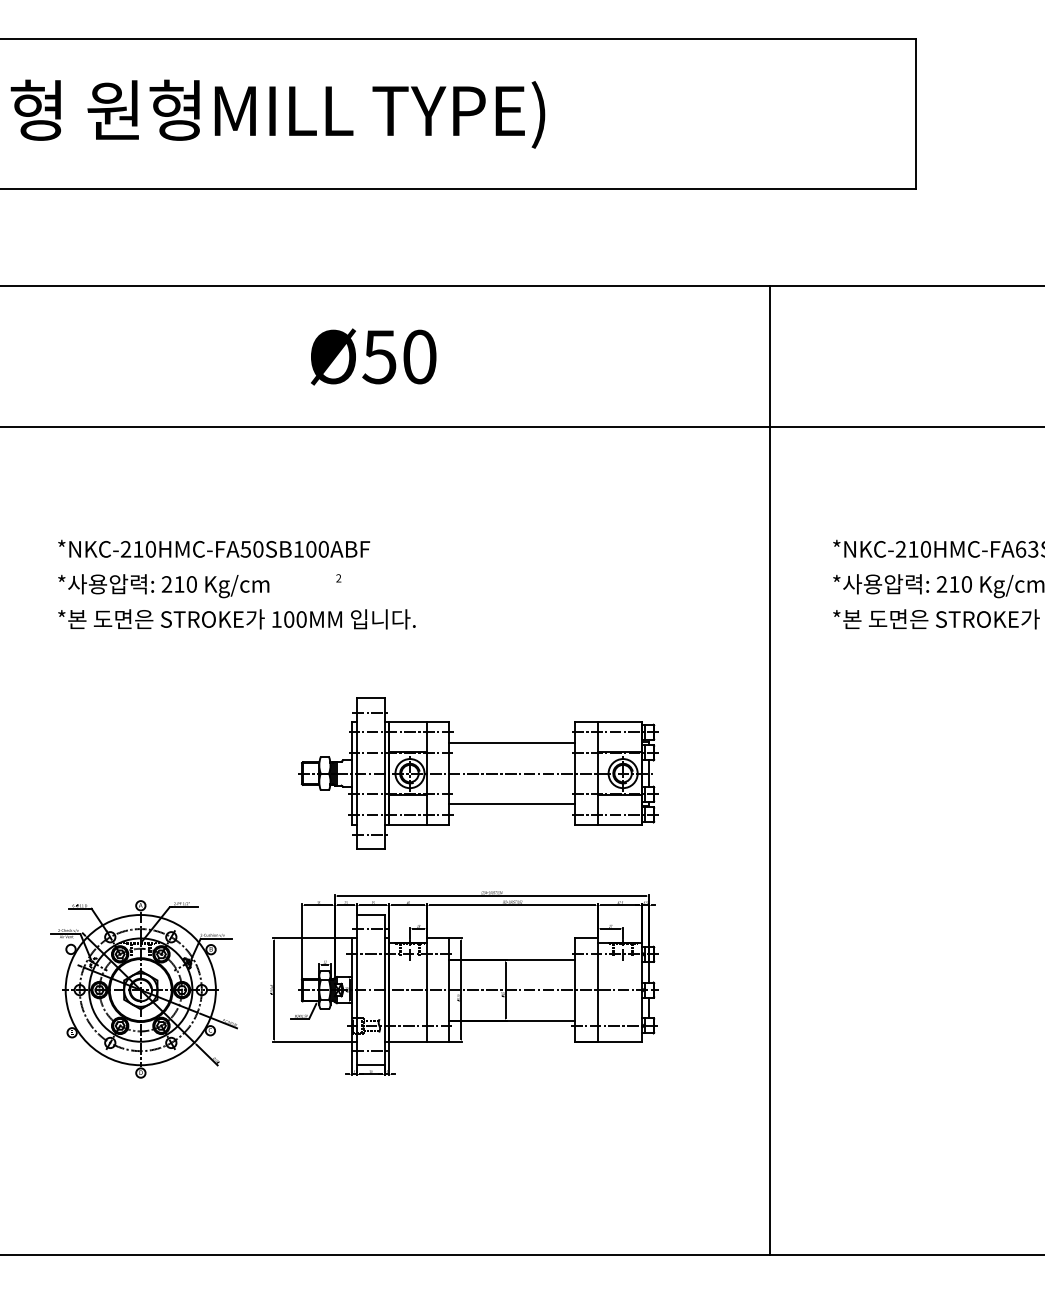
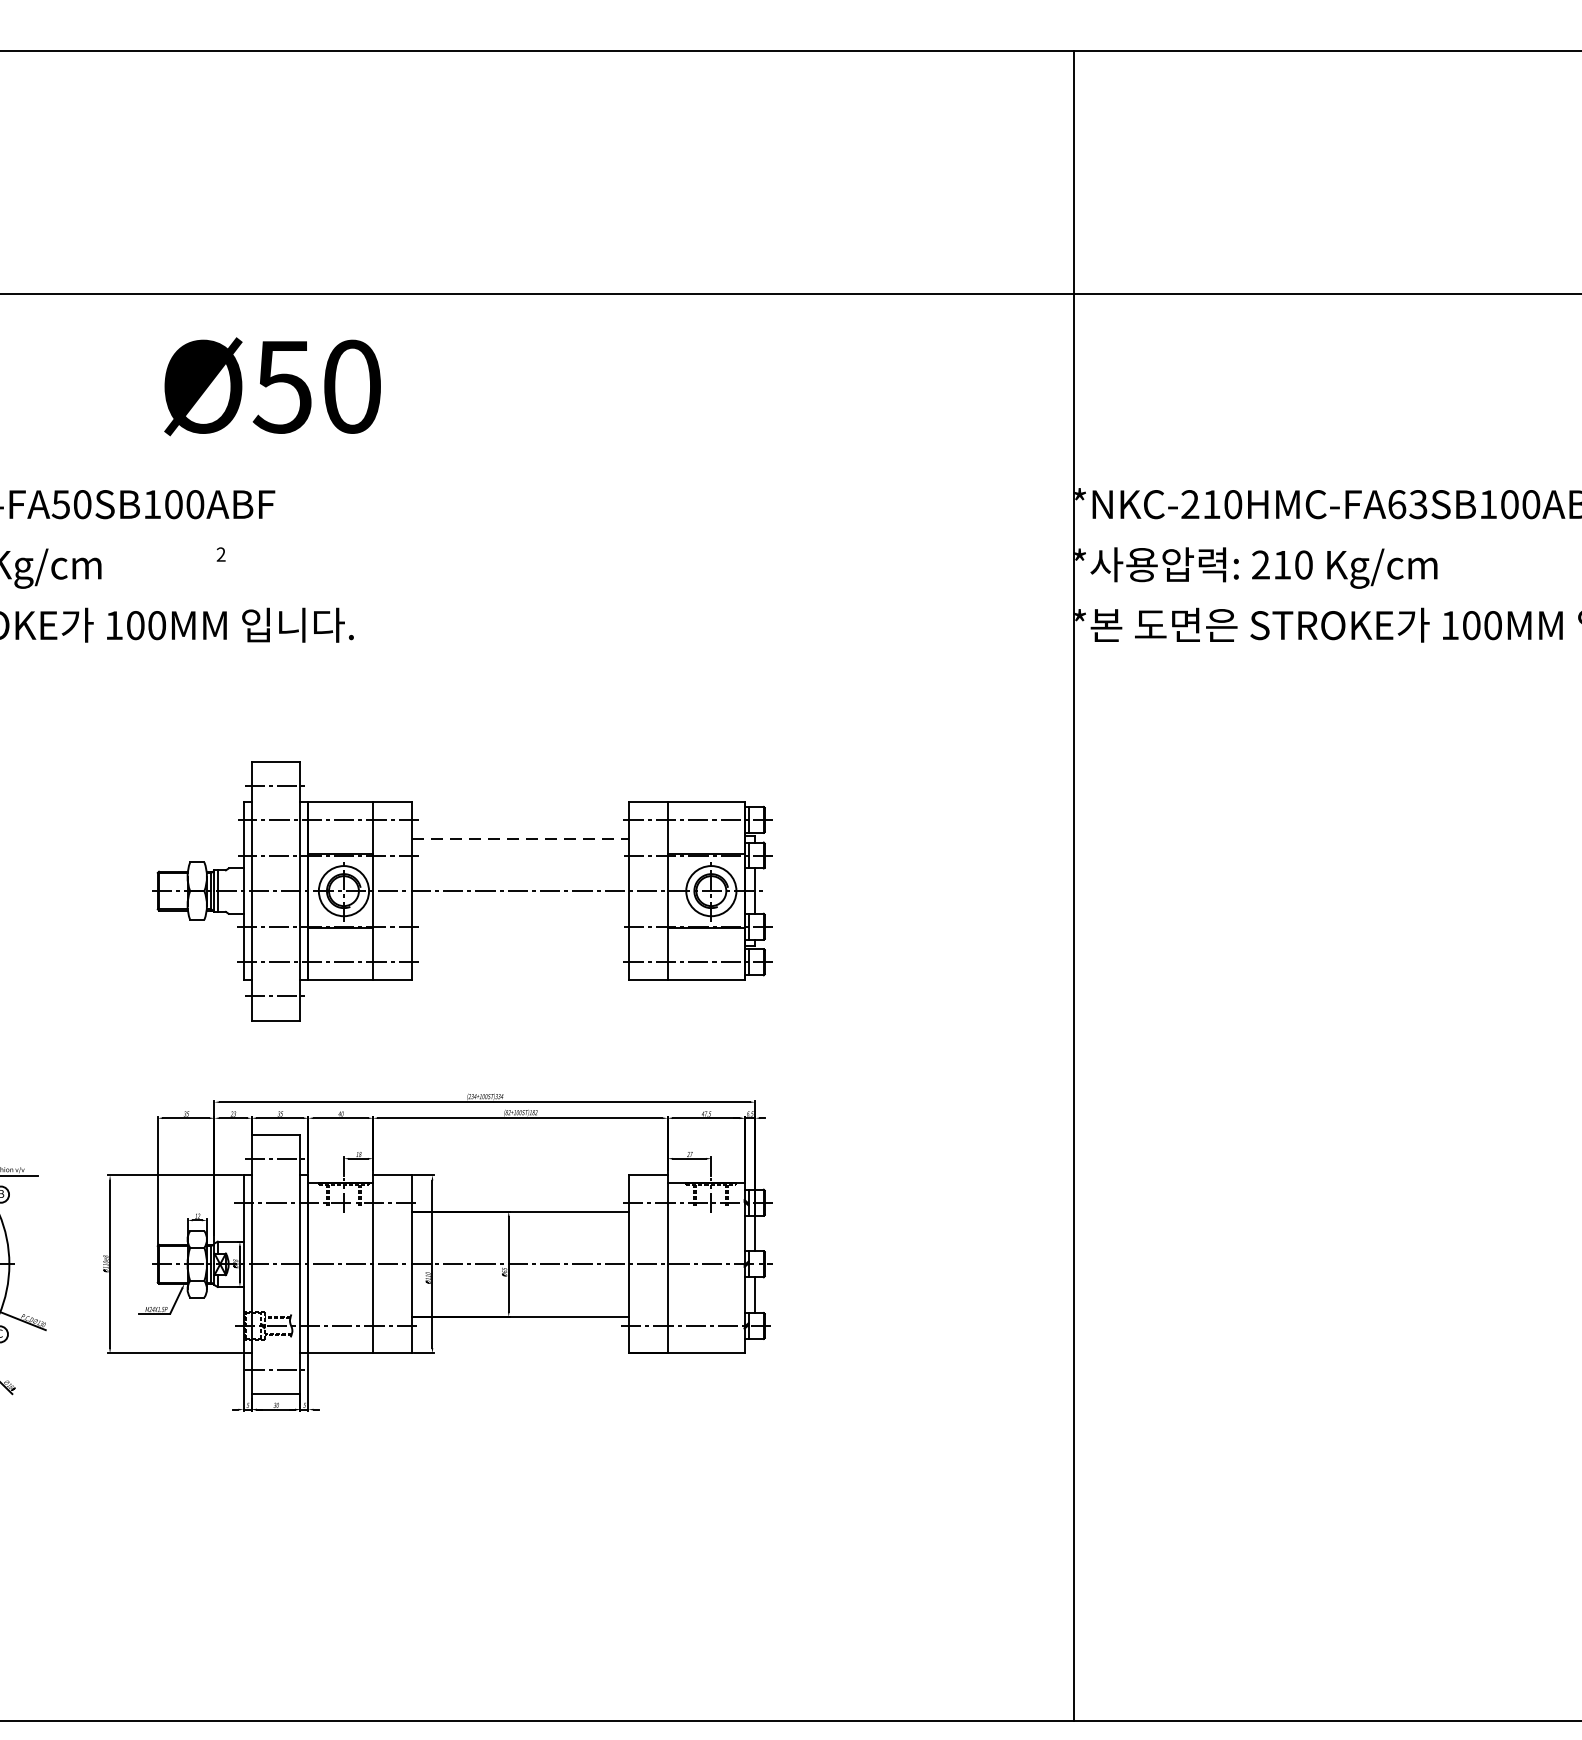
text: (373, 356) -> (272, 385), moved
line: (512, 743) -> (520, 839), solid -> dashed
line: (769, 770) -> (1073, 885), moved
line: (512, 804) -> (520, 944), removed

